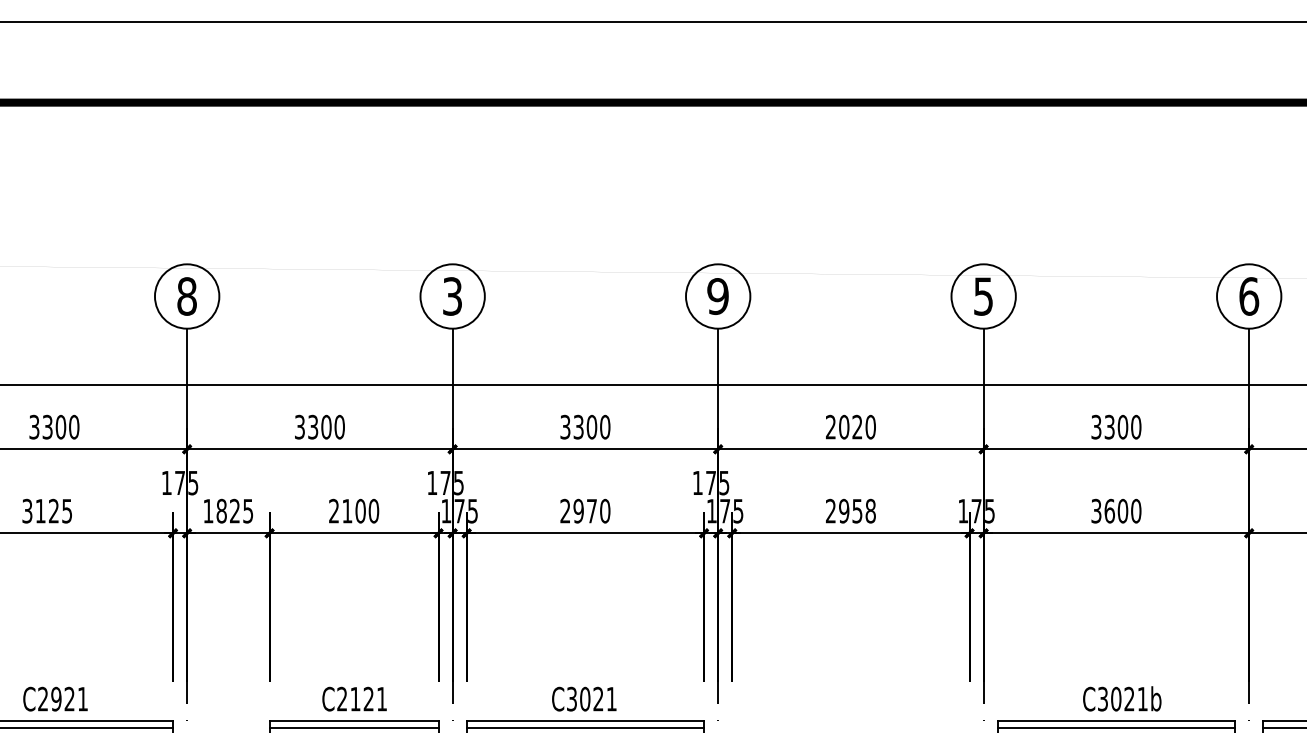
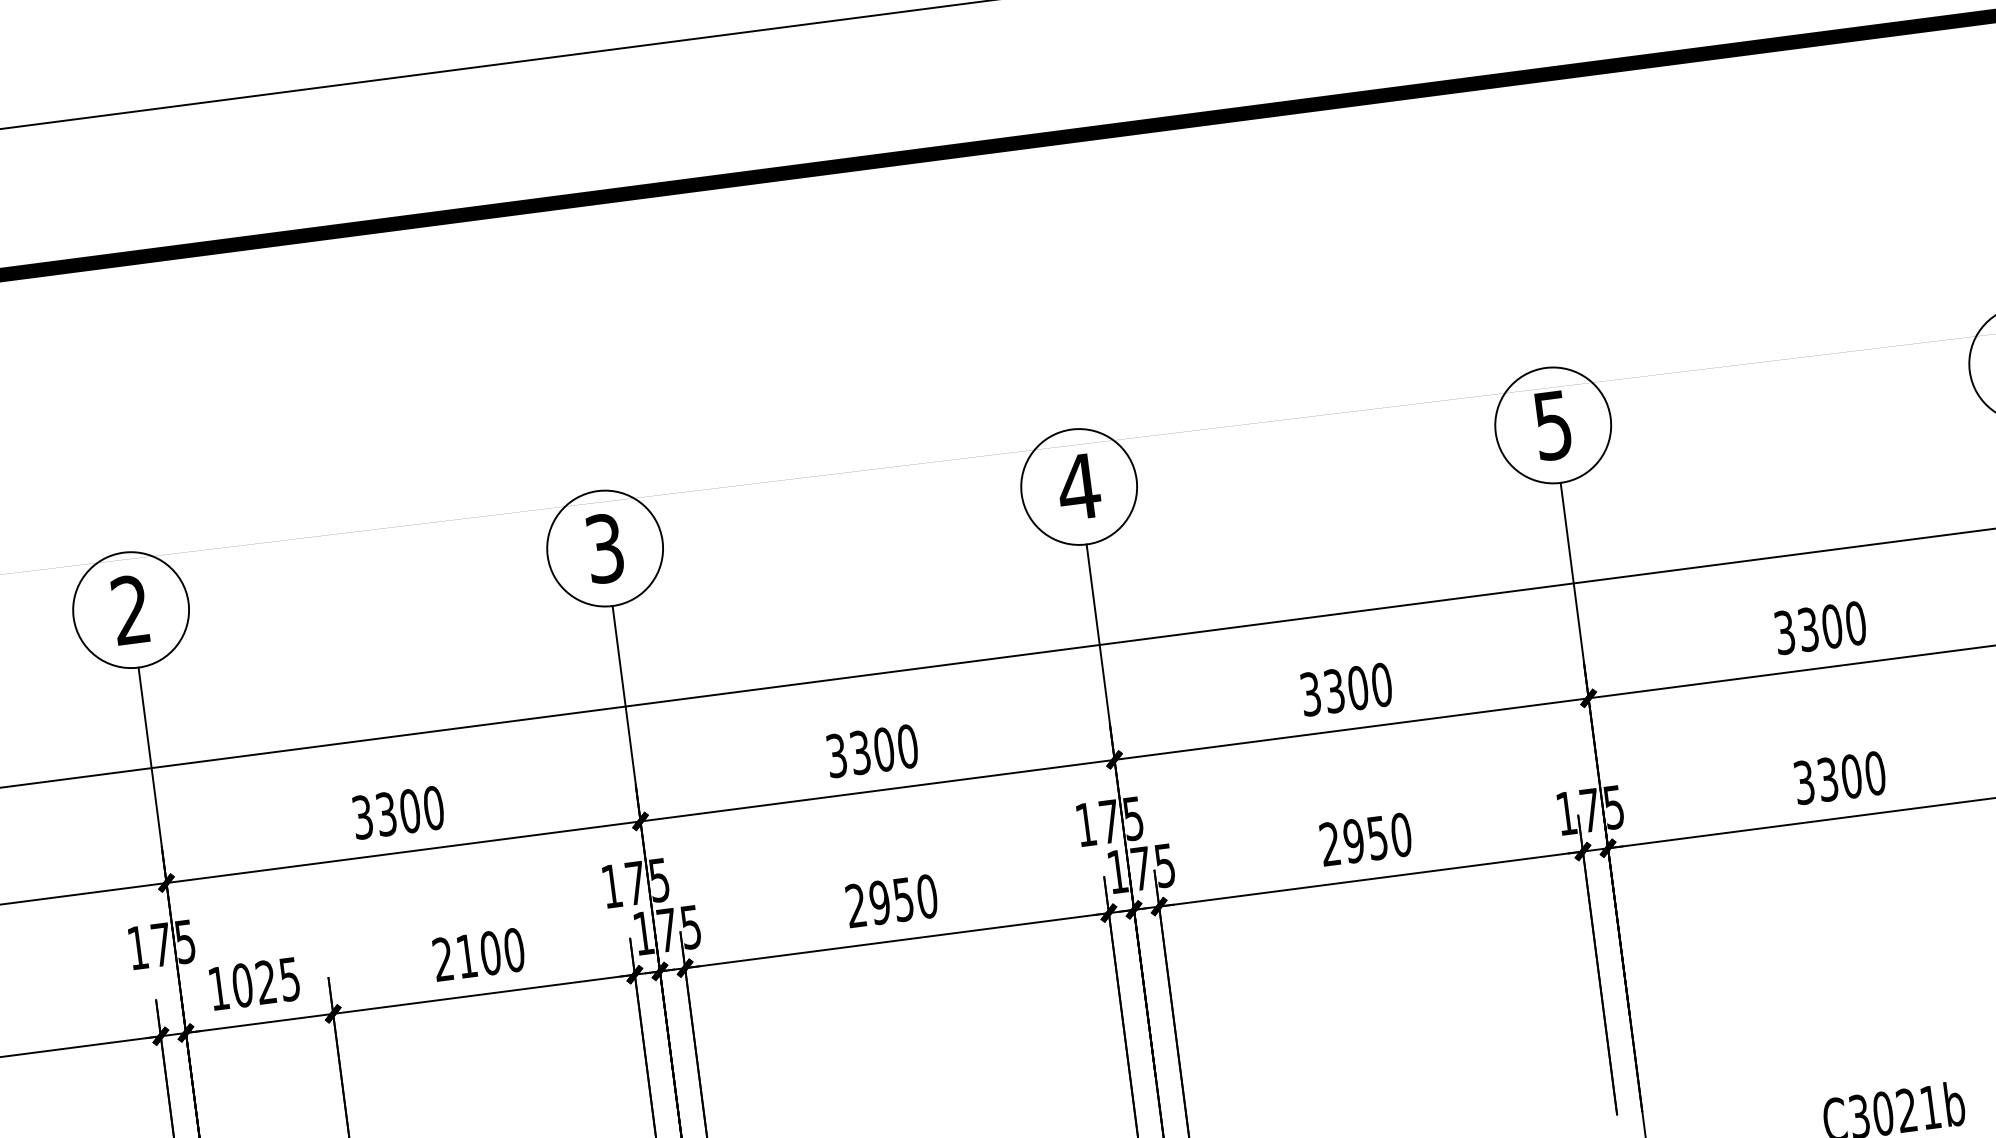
text: (186, 296) -> (129, 610), 8 -> 2
text: (717, 296) -> (1077, 487), 9 -> 4
text: (844, 426) -> (1334, 689), 2020 -> 3300
text: (1109, 510) -> (1827, 778), 3600 -> 3300
text: (221, 511) -> (242, 986), 1825 -> 1025
text: (591, 511) -> (902, 900), 2970 -> 2950
text: (870, 511) -> (1400, 835), 2958 -> 2950

